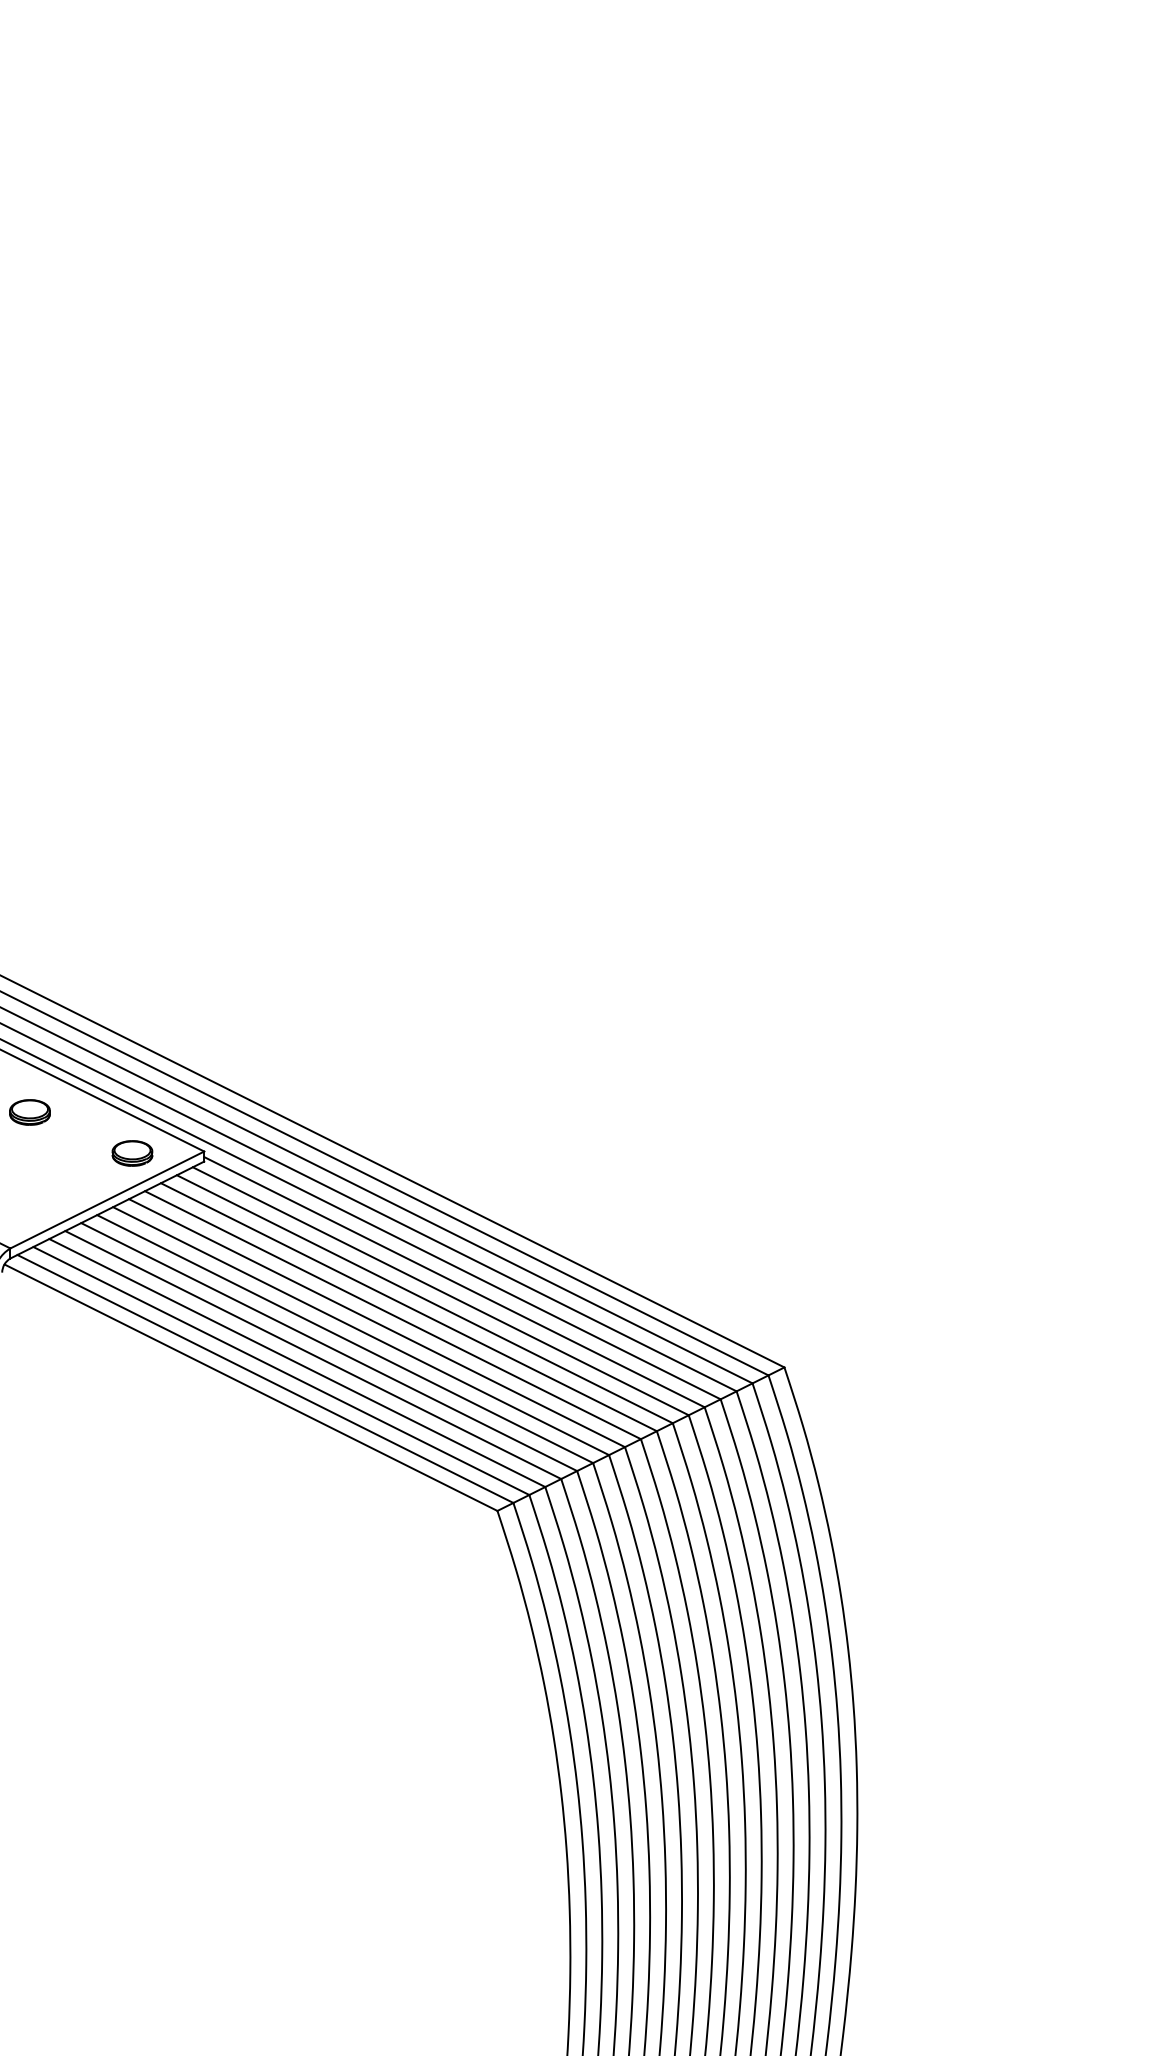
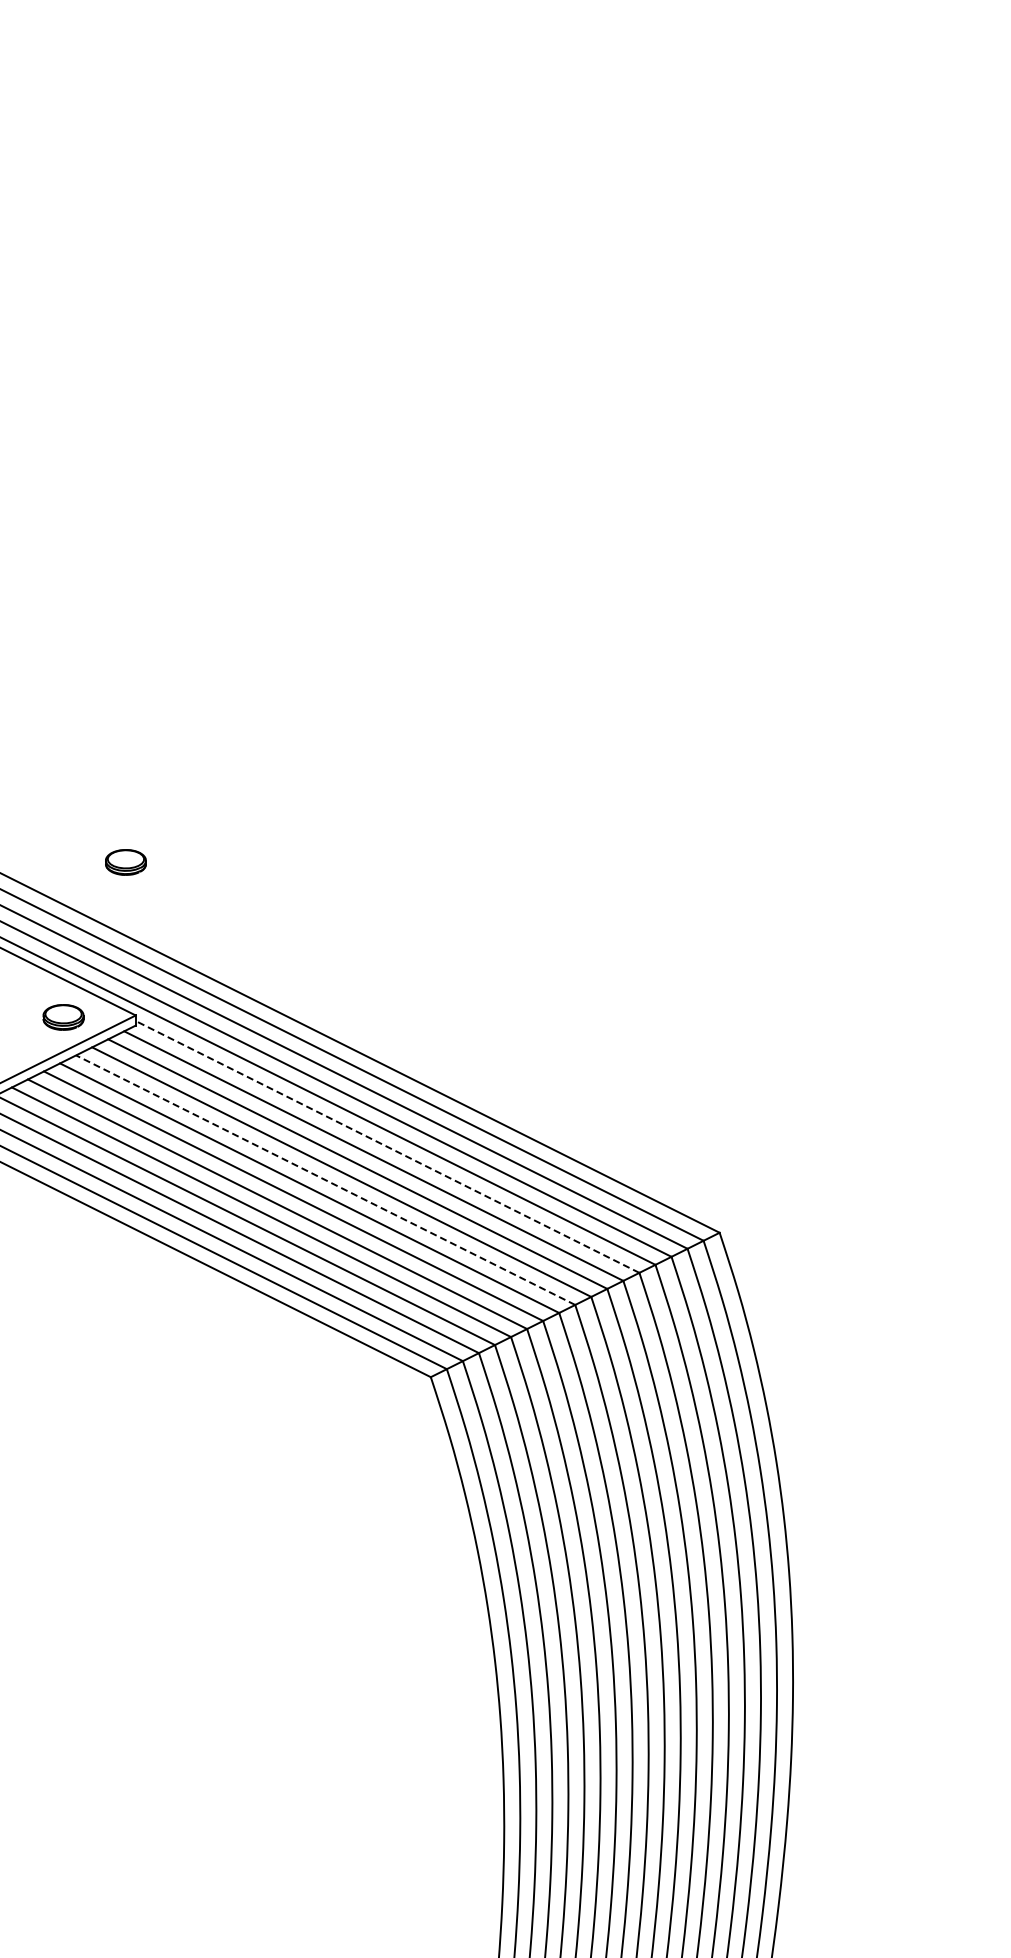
part: (194, 999) -> (125, 862), added
line: (454, 1282) -> (387, 1147), solid -> dashed
line: (392, 1314) -> (325, 1179), solid -> dashed

